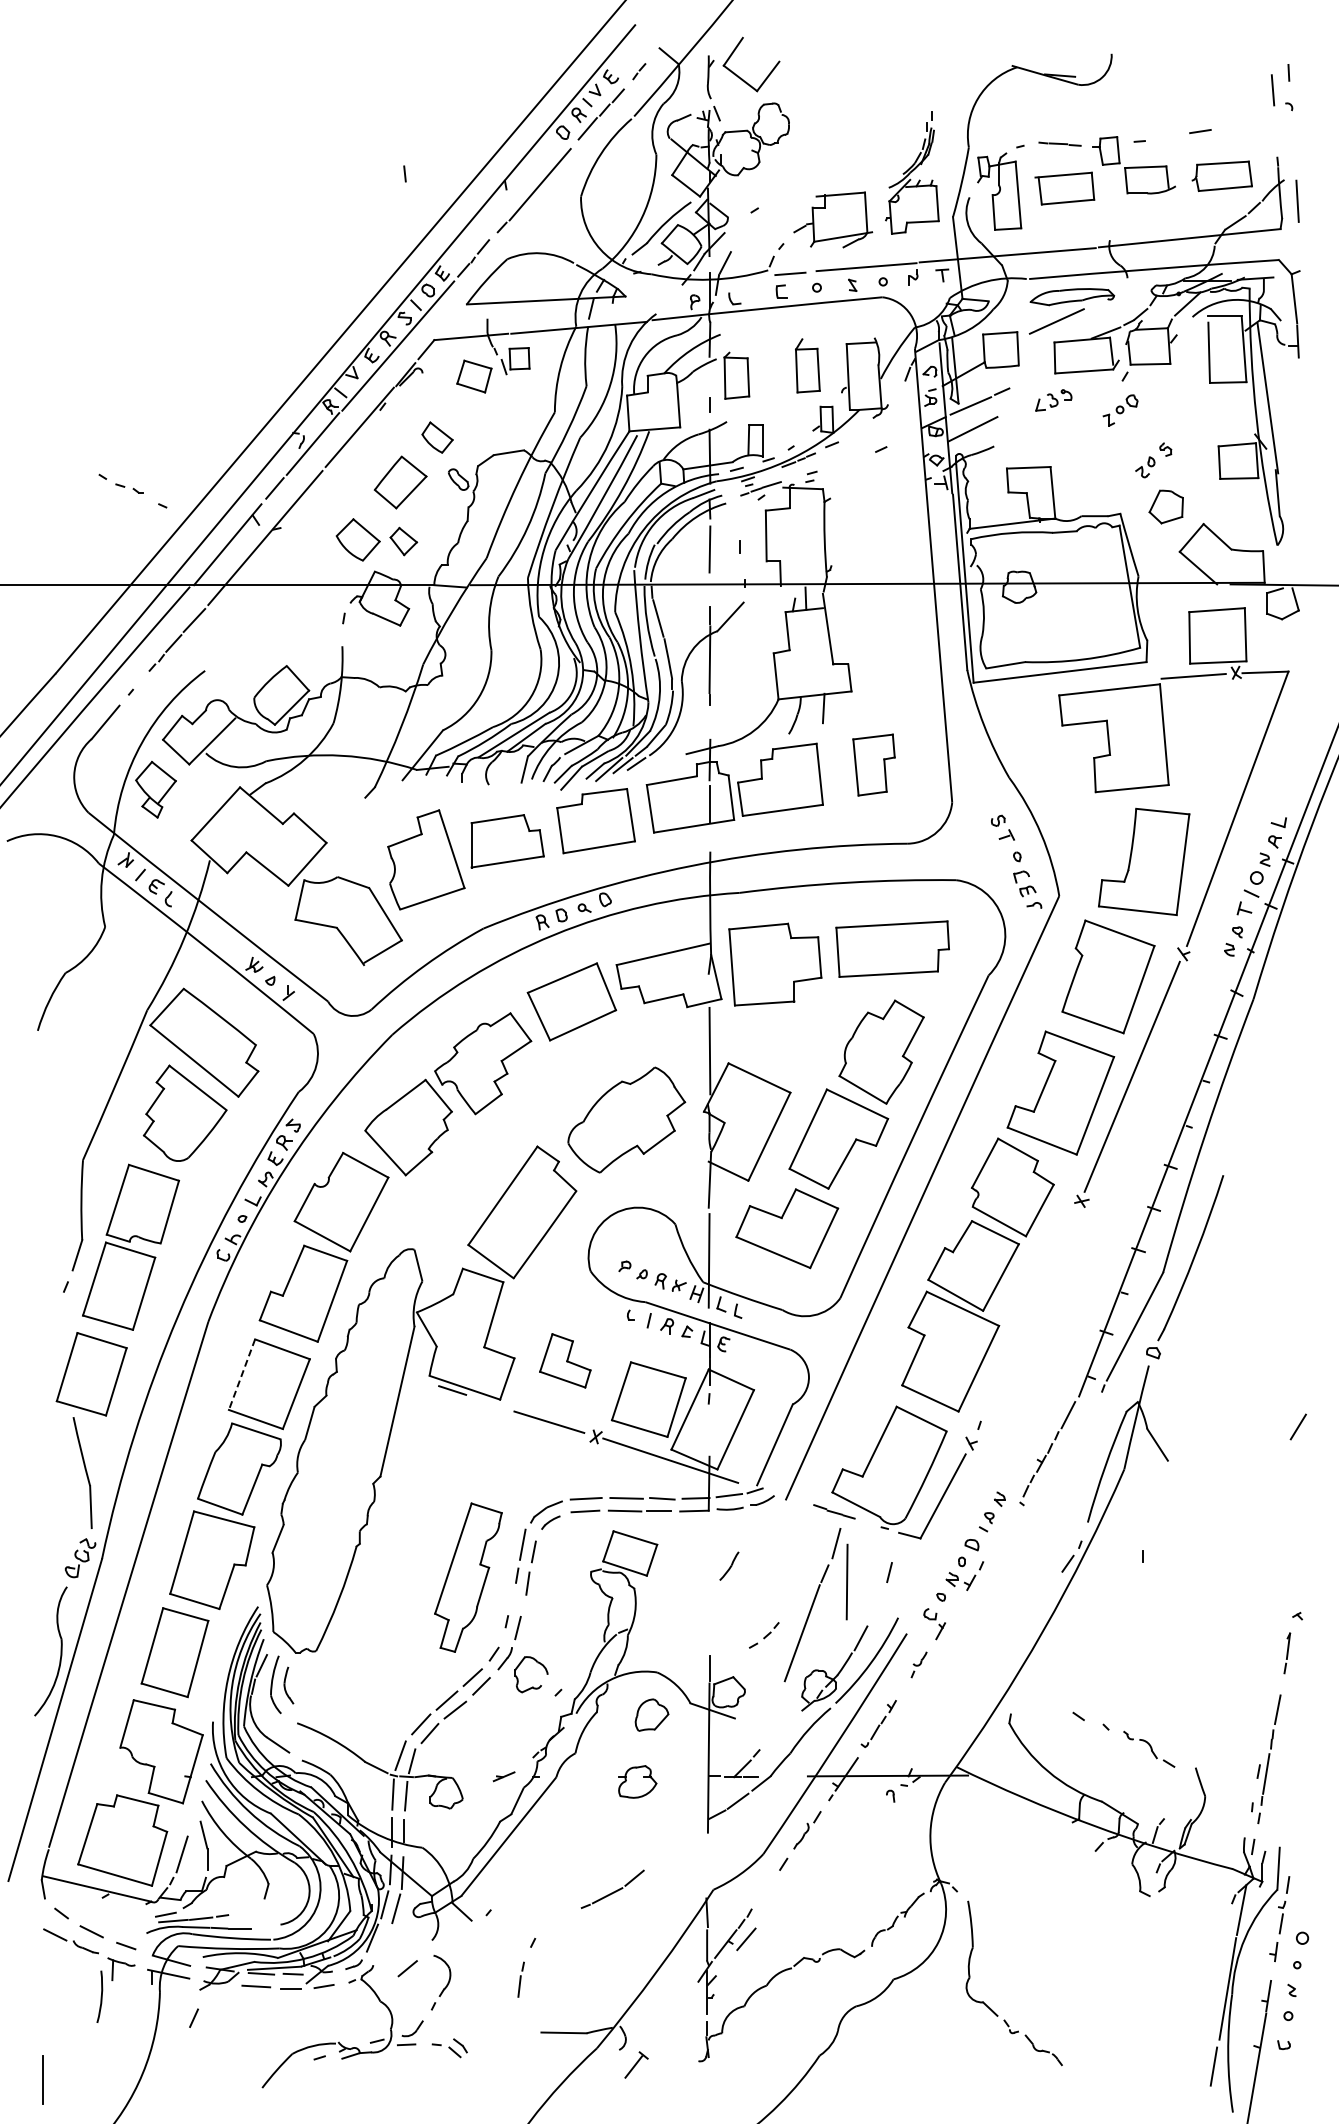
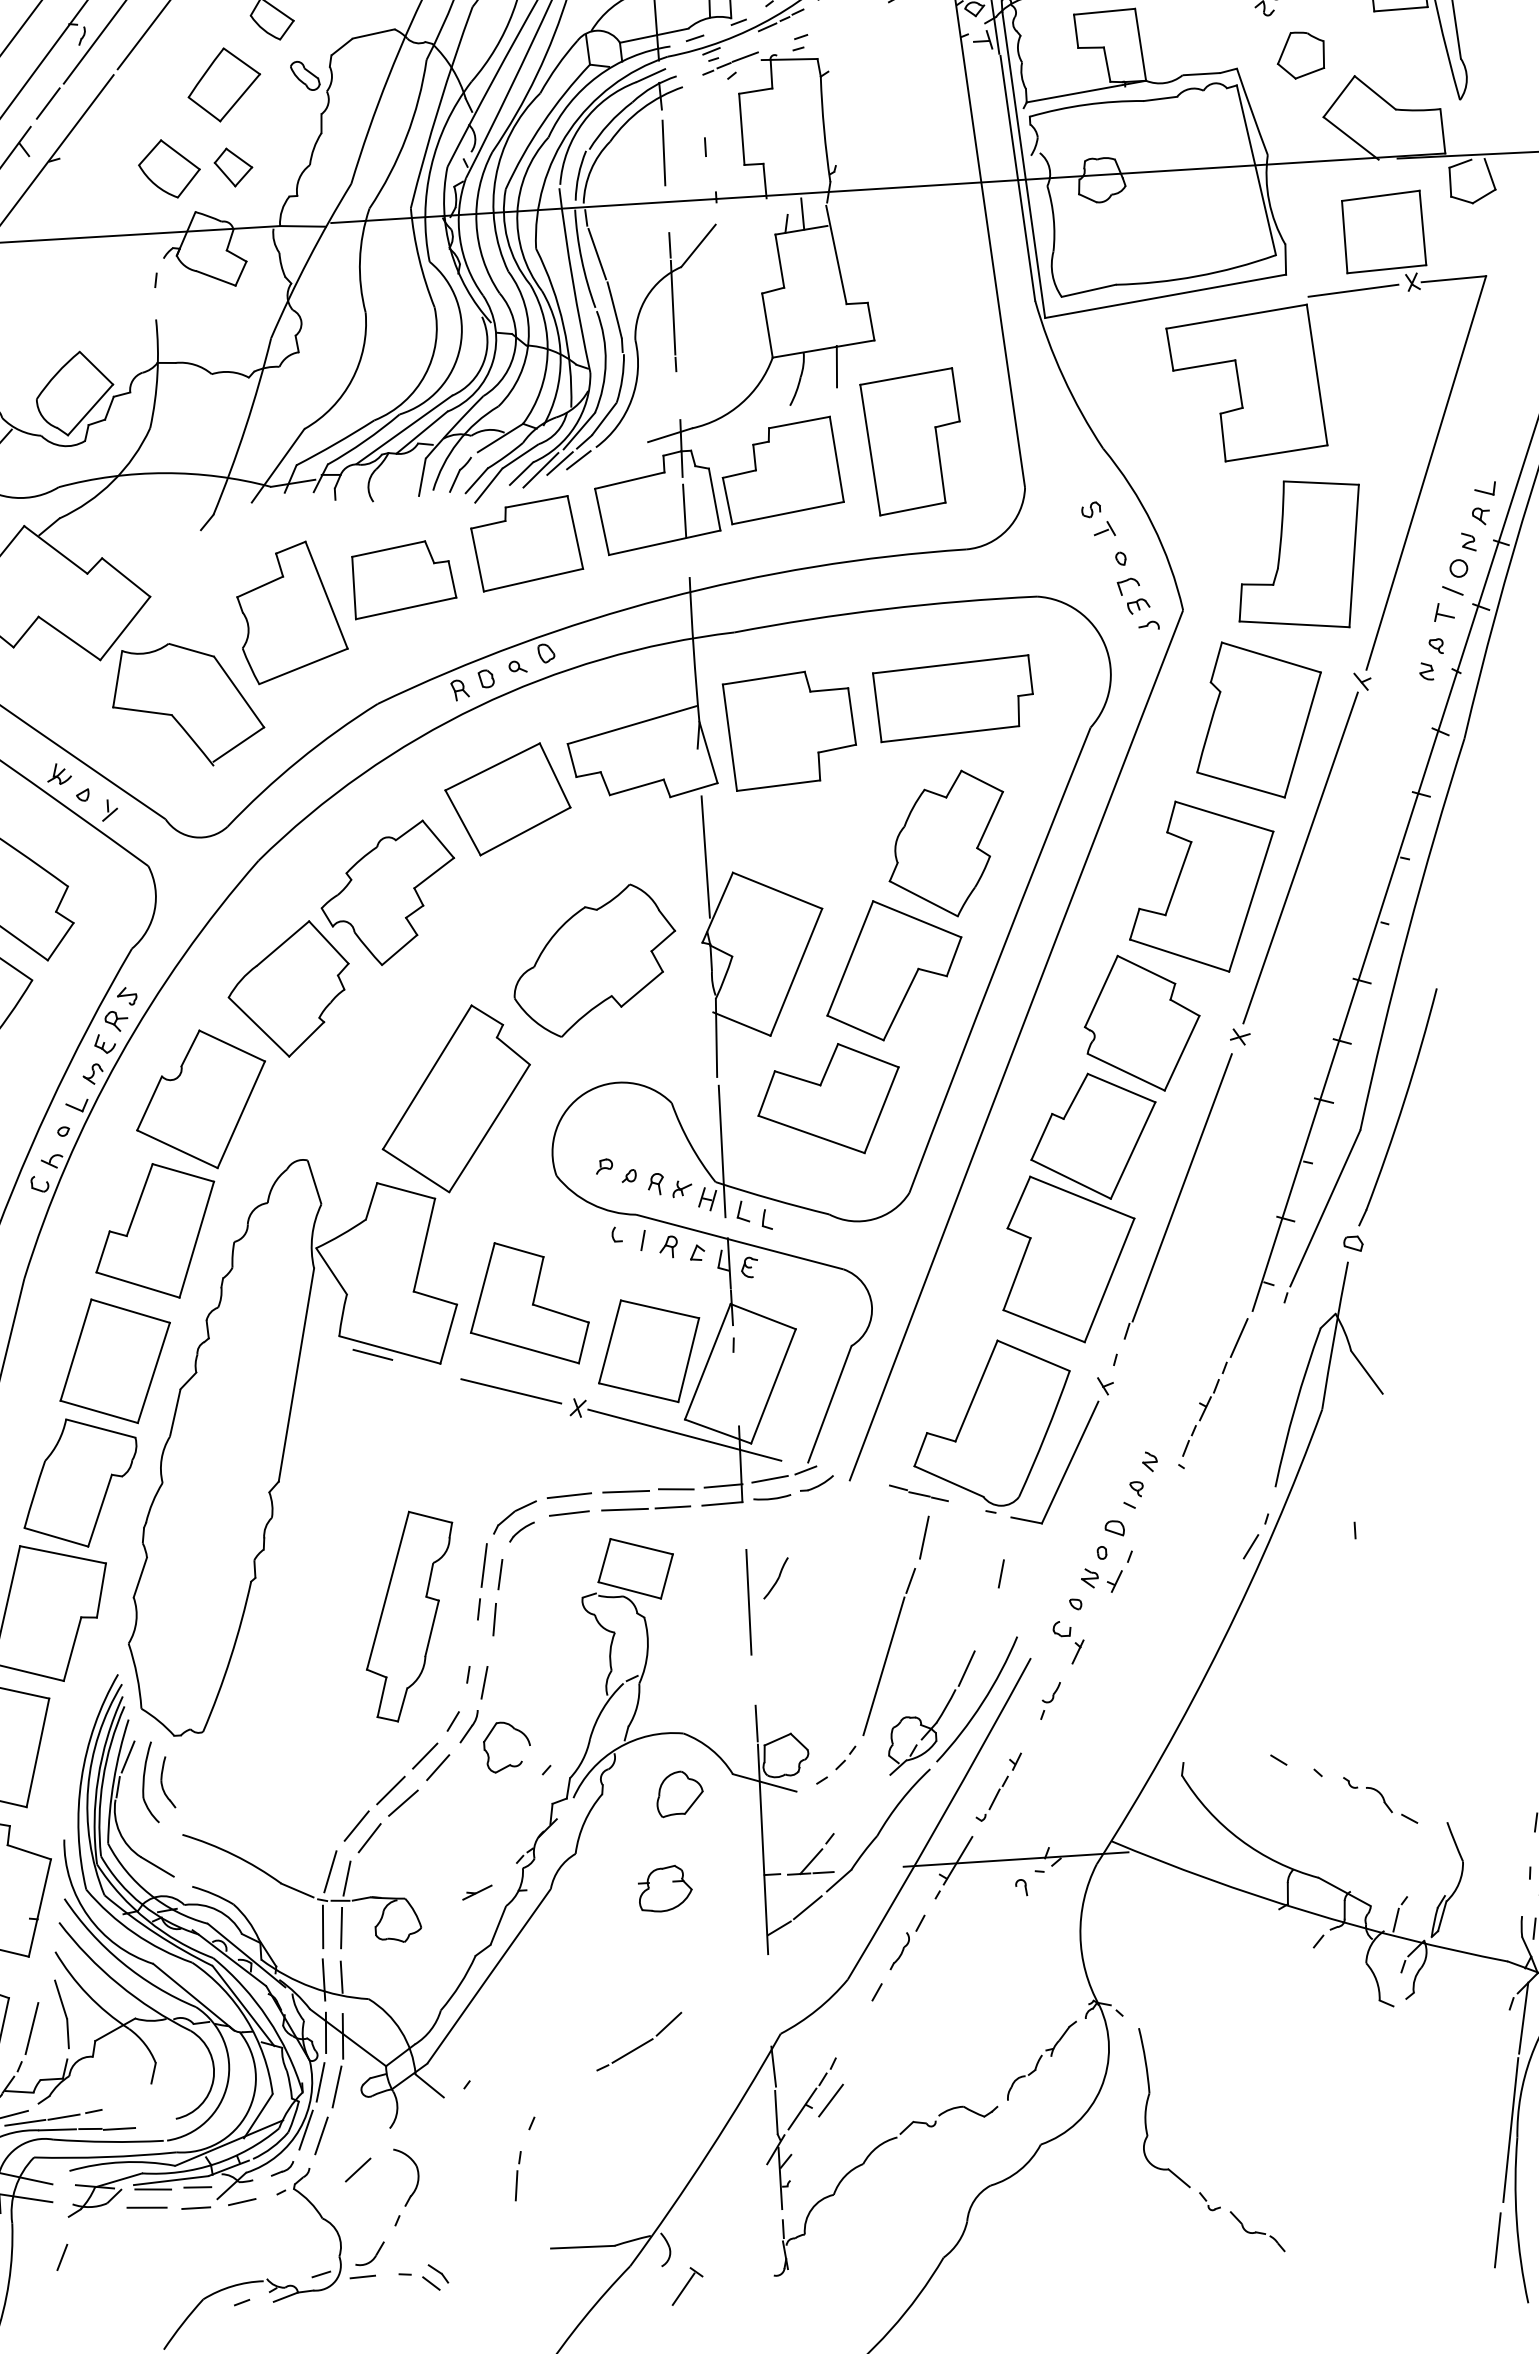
part: (873, 764) -> (911, 441), size x1.67
part: (1031, 1311) -> (1178, 1195), added
part: (565, 1360) -> (528, 1303), size x1.67
line: (242, 1374) -> (76, 1349), dashed -> solid
line: (846, 1581) -> (747, 1601), moved
part: (764, 1635) -> (836, 1765), moved
line: (383, 1942) -> (321, 2135), added

